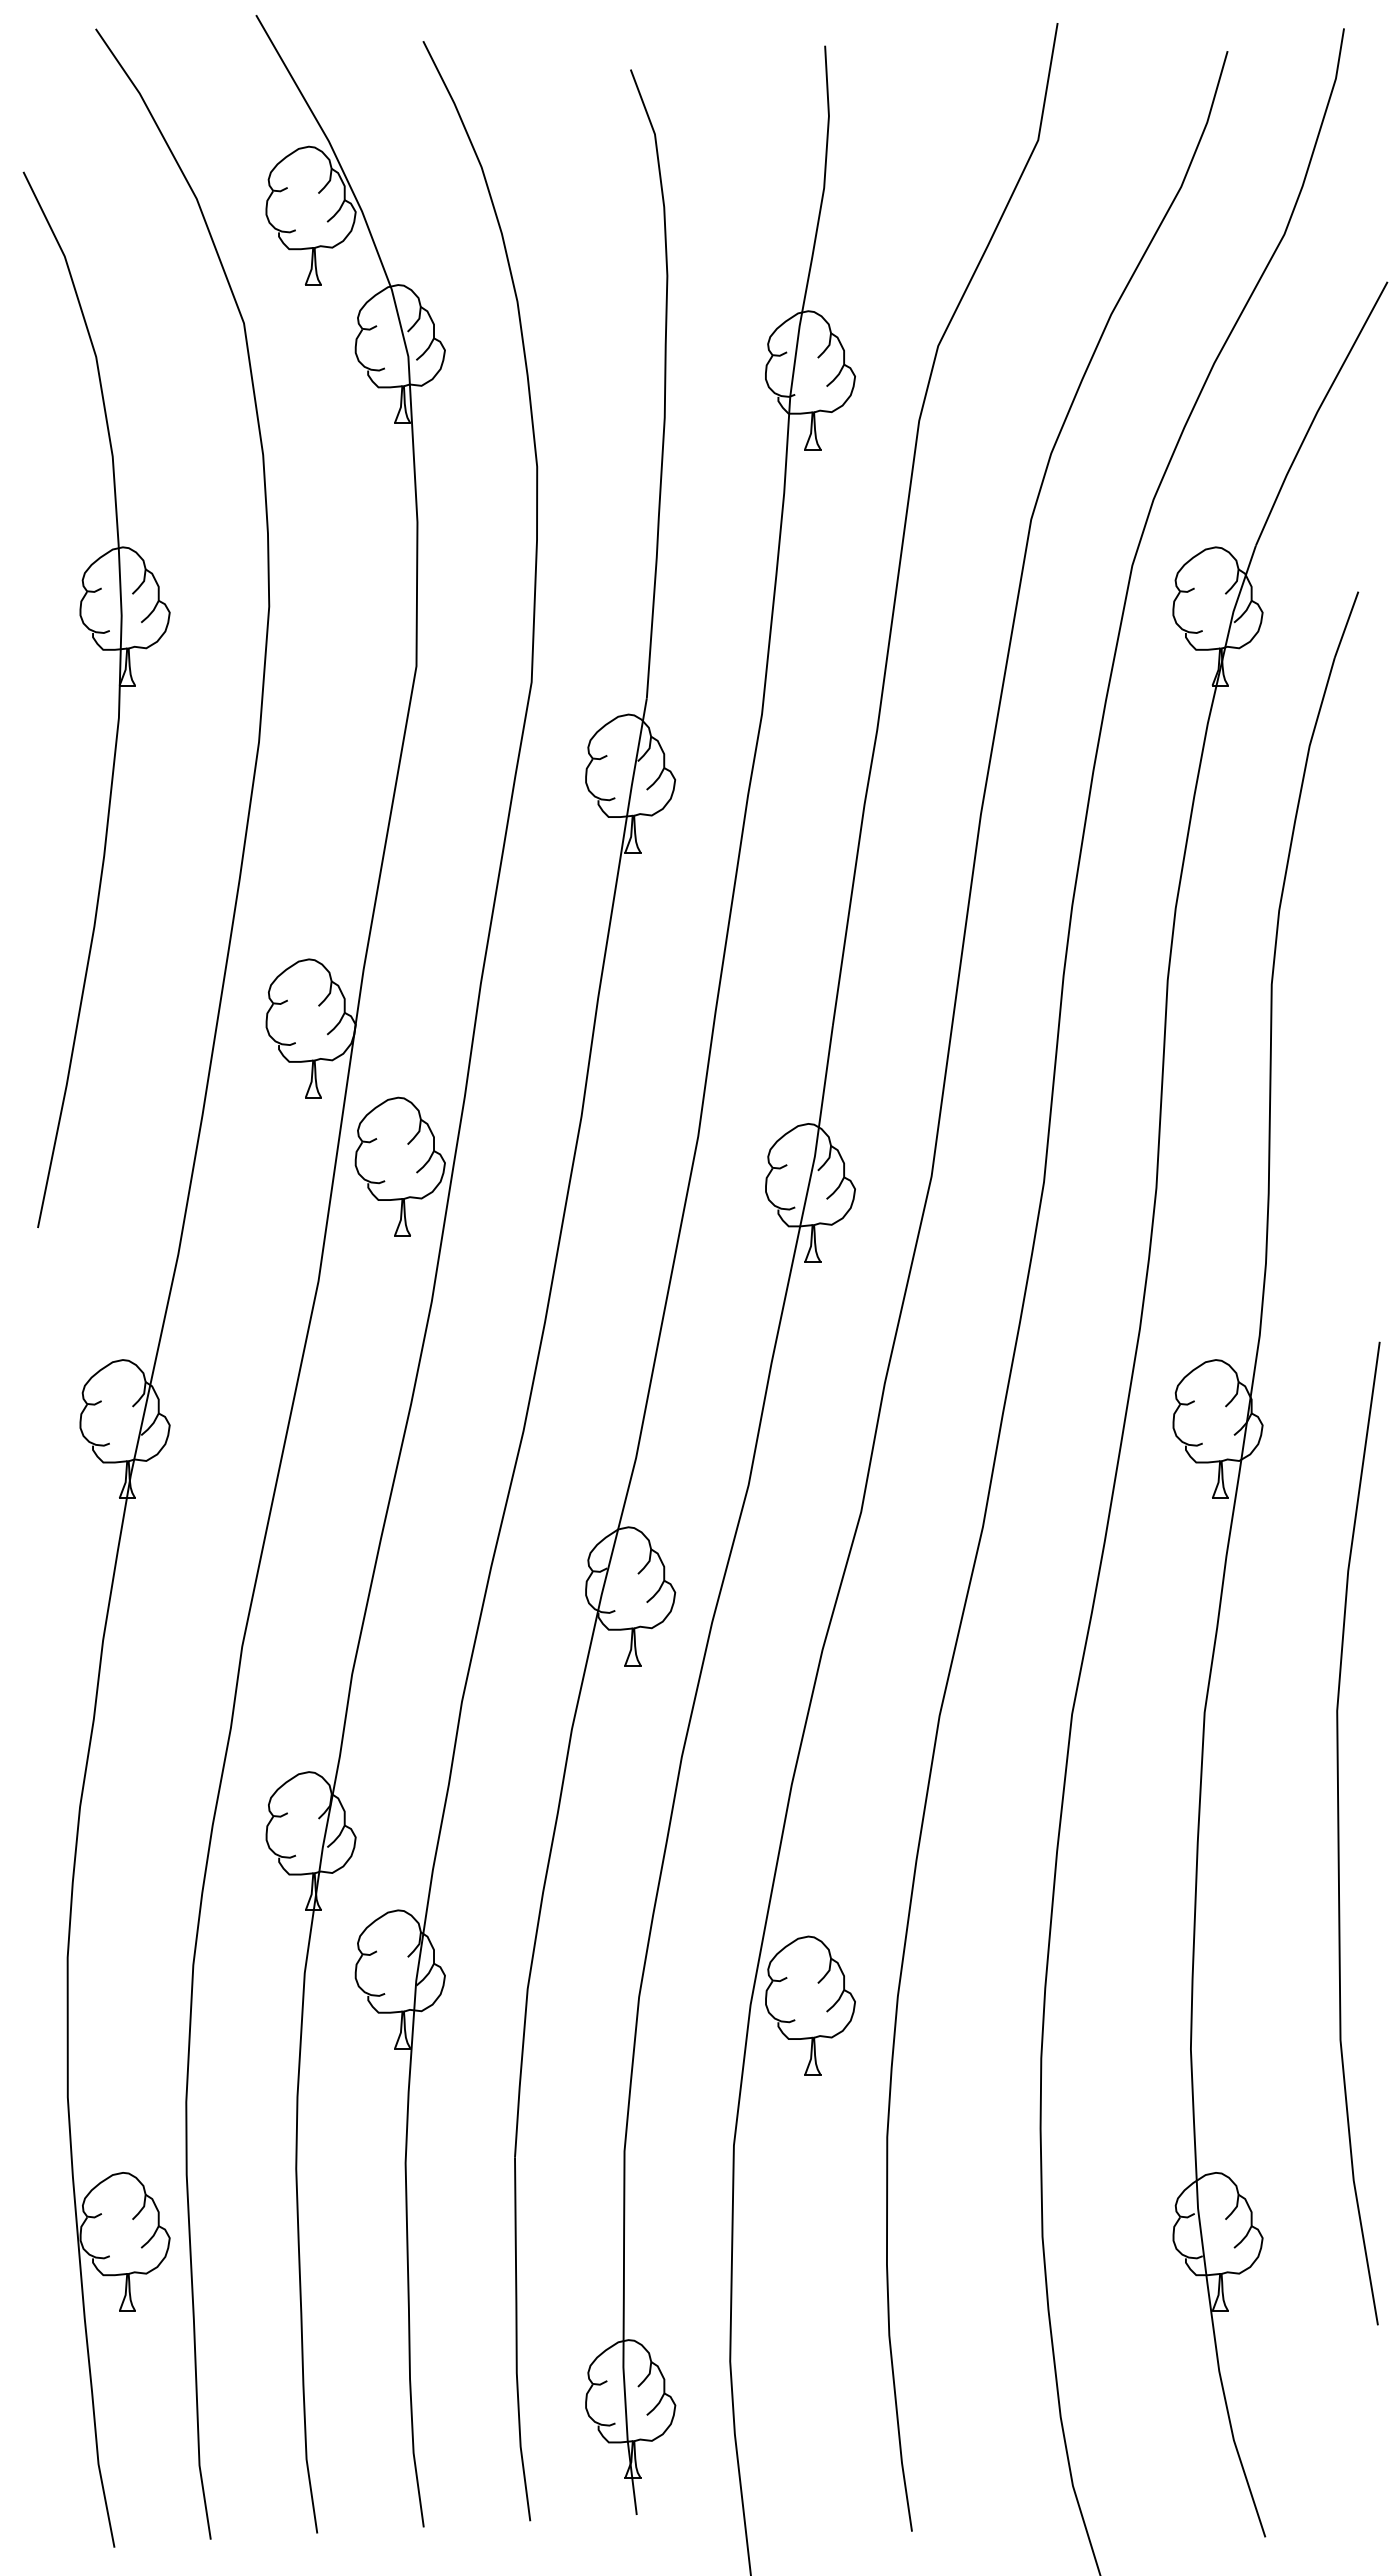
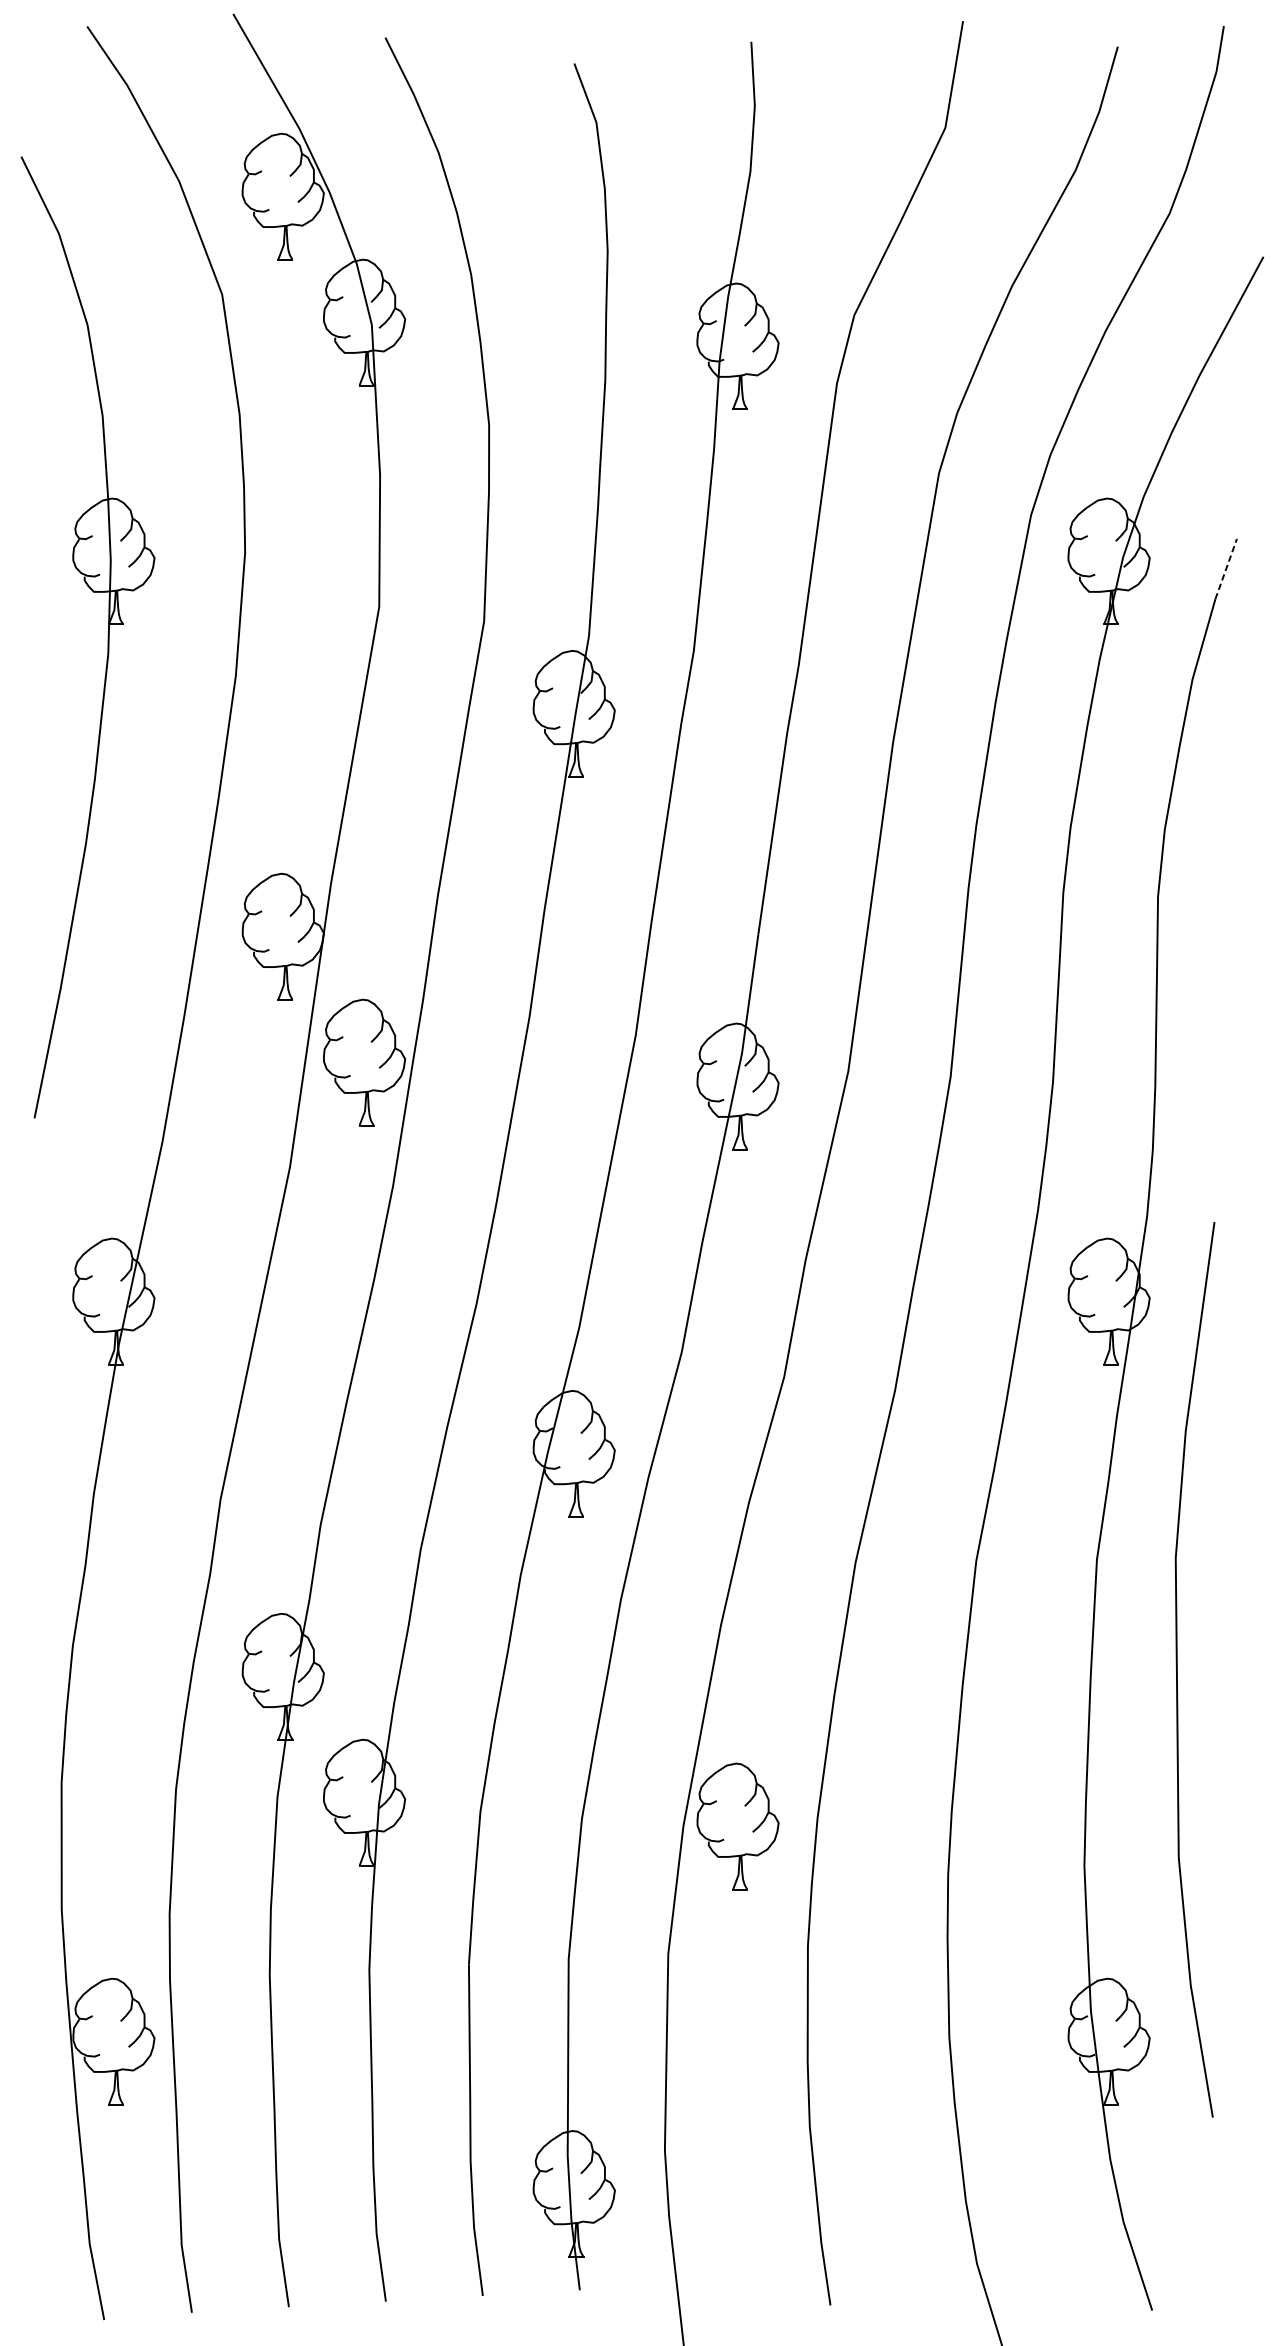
line: (1346, 624) -> (1226, 568), solid -> dashed
curve: (1339, 1833) -> (1177, 1669), moved

